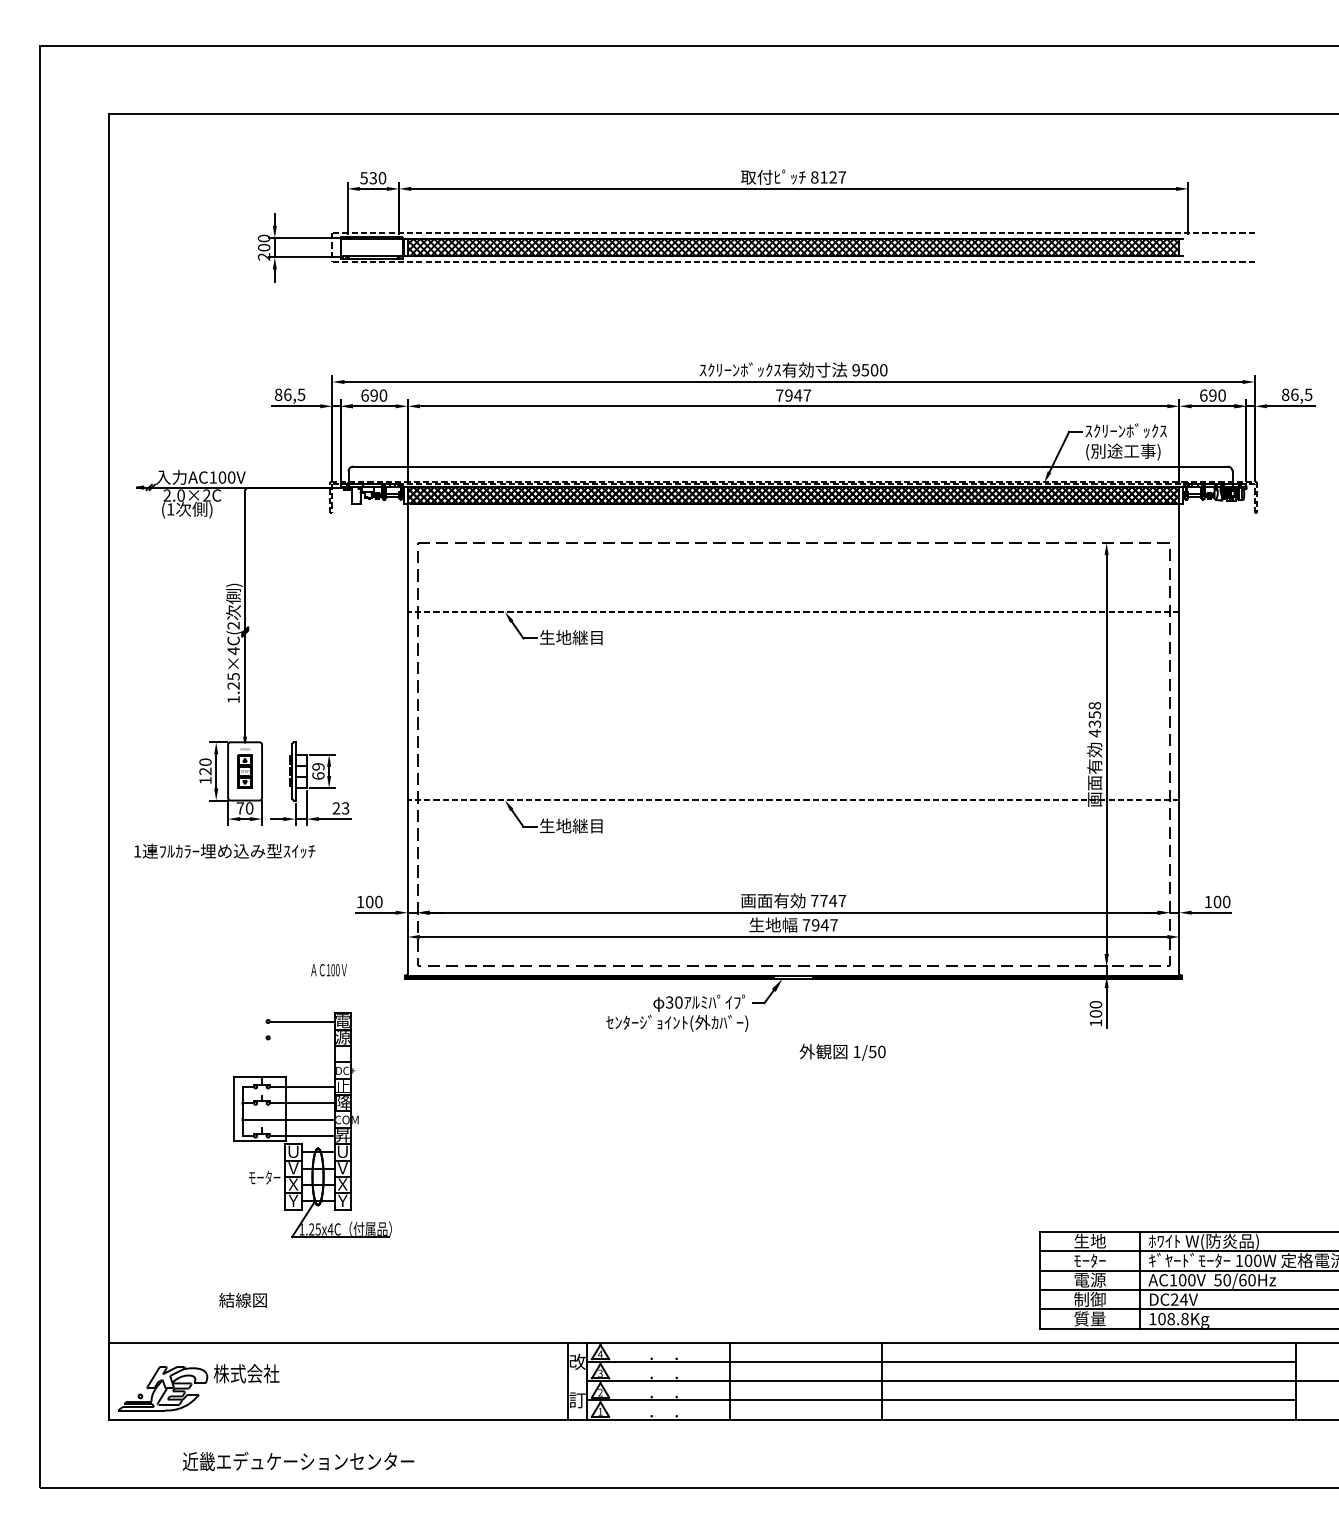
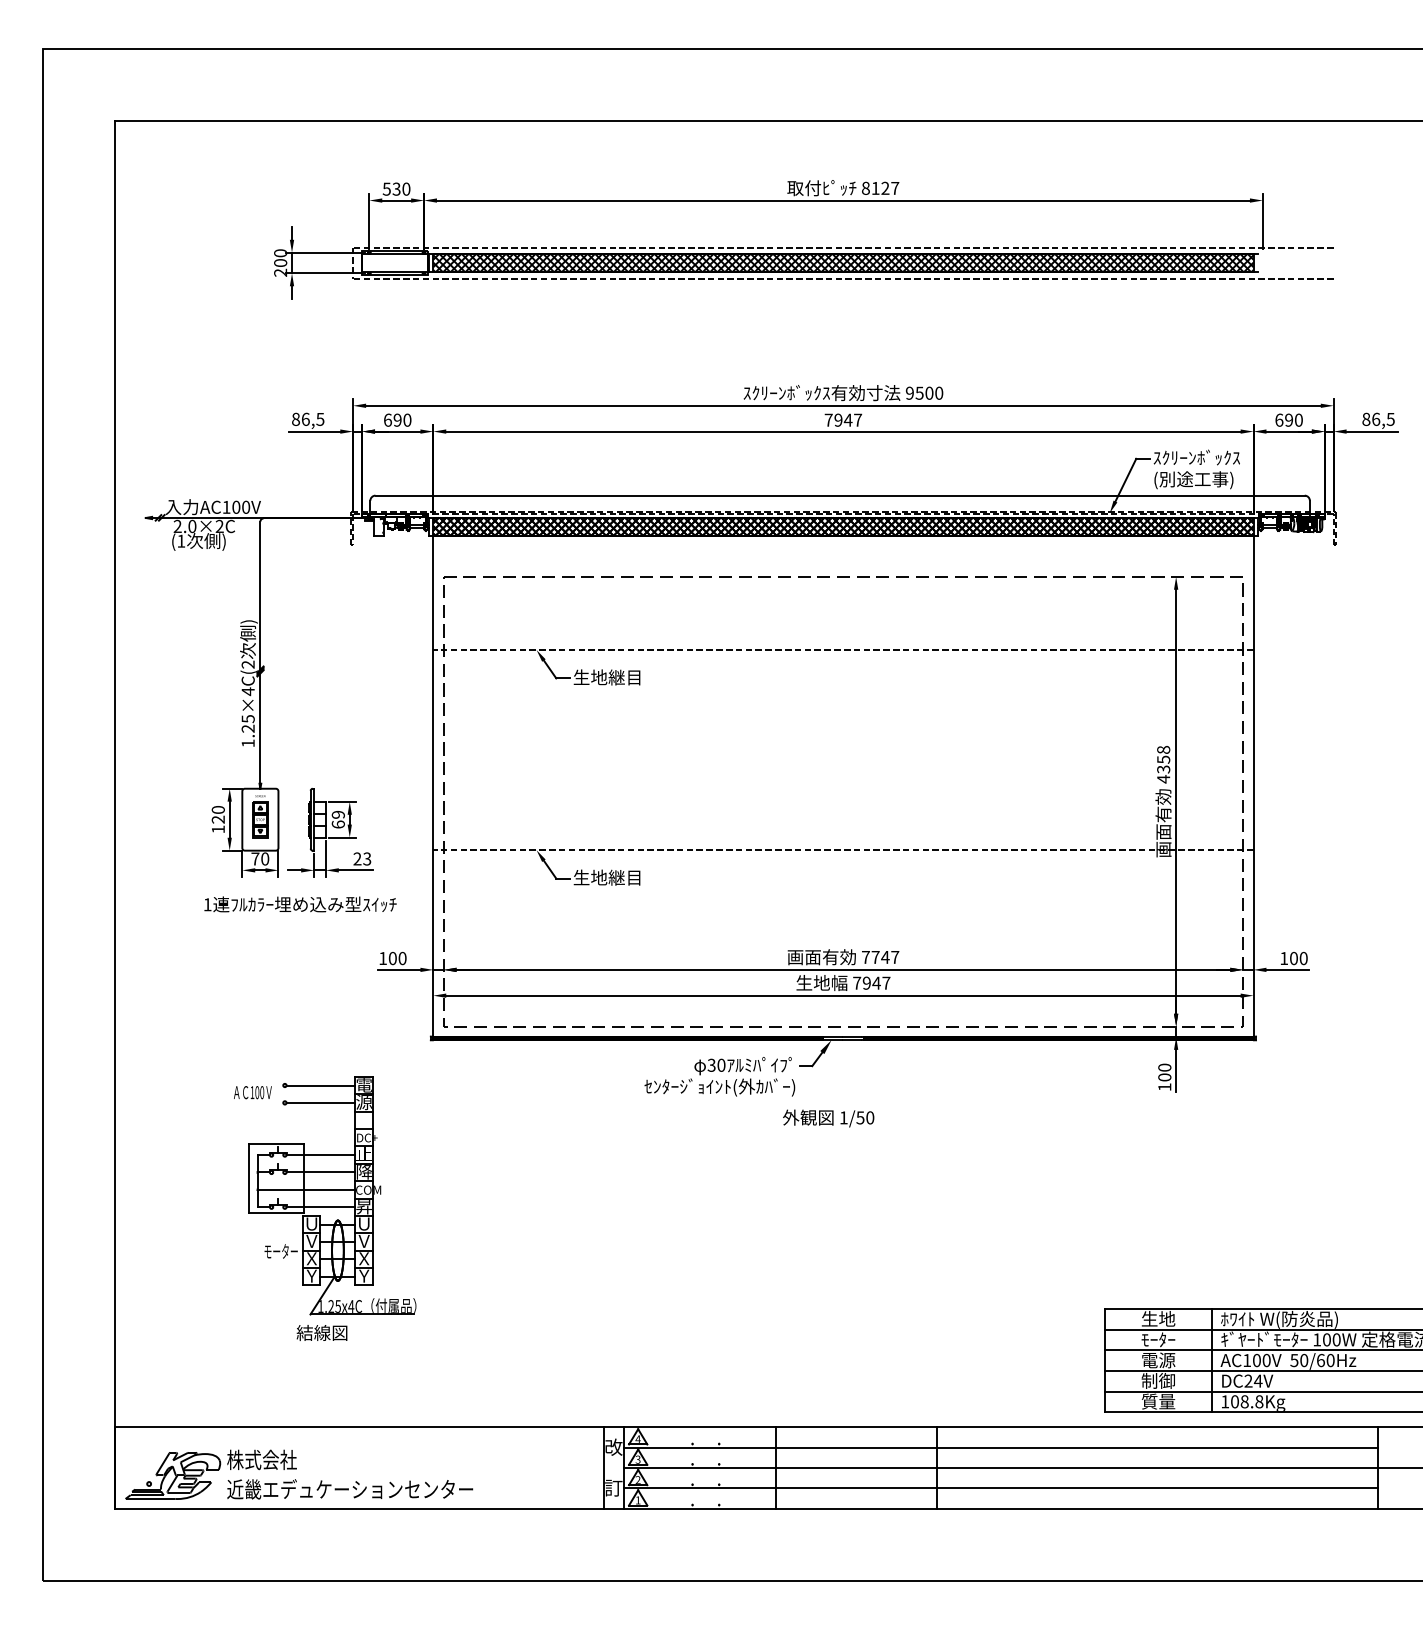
text: (224, 850) -> (300, 903), moved
text: (328, 970) -> (252, 1092), moved
line: (301, 1037) -> (320, 1102), added
text: (842, 1052) -> (828, 1118), moved
text: (242, 1299) -> (321, 1332), moved
text: (298, 1461) -> (350, 1489), moved

